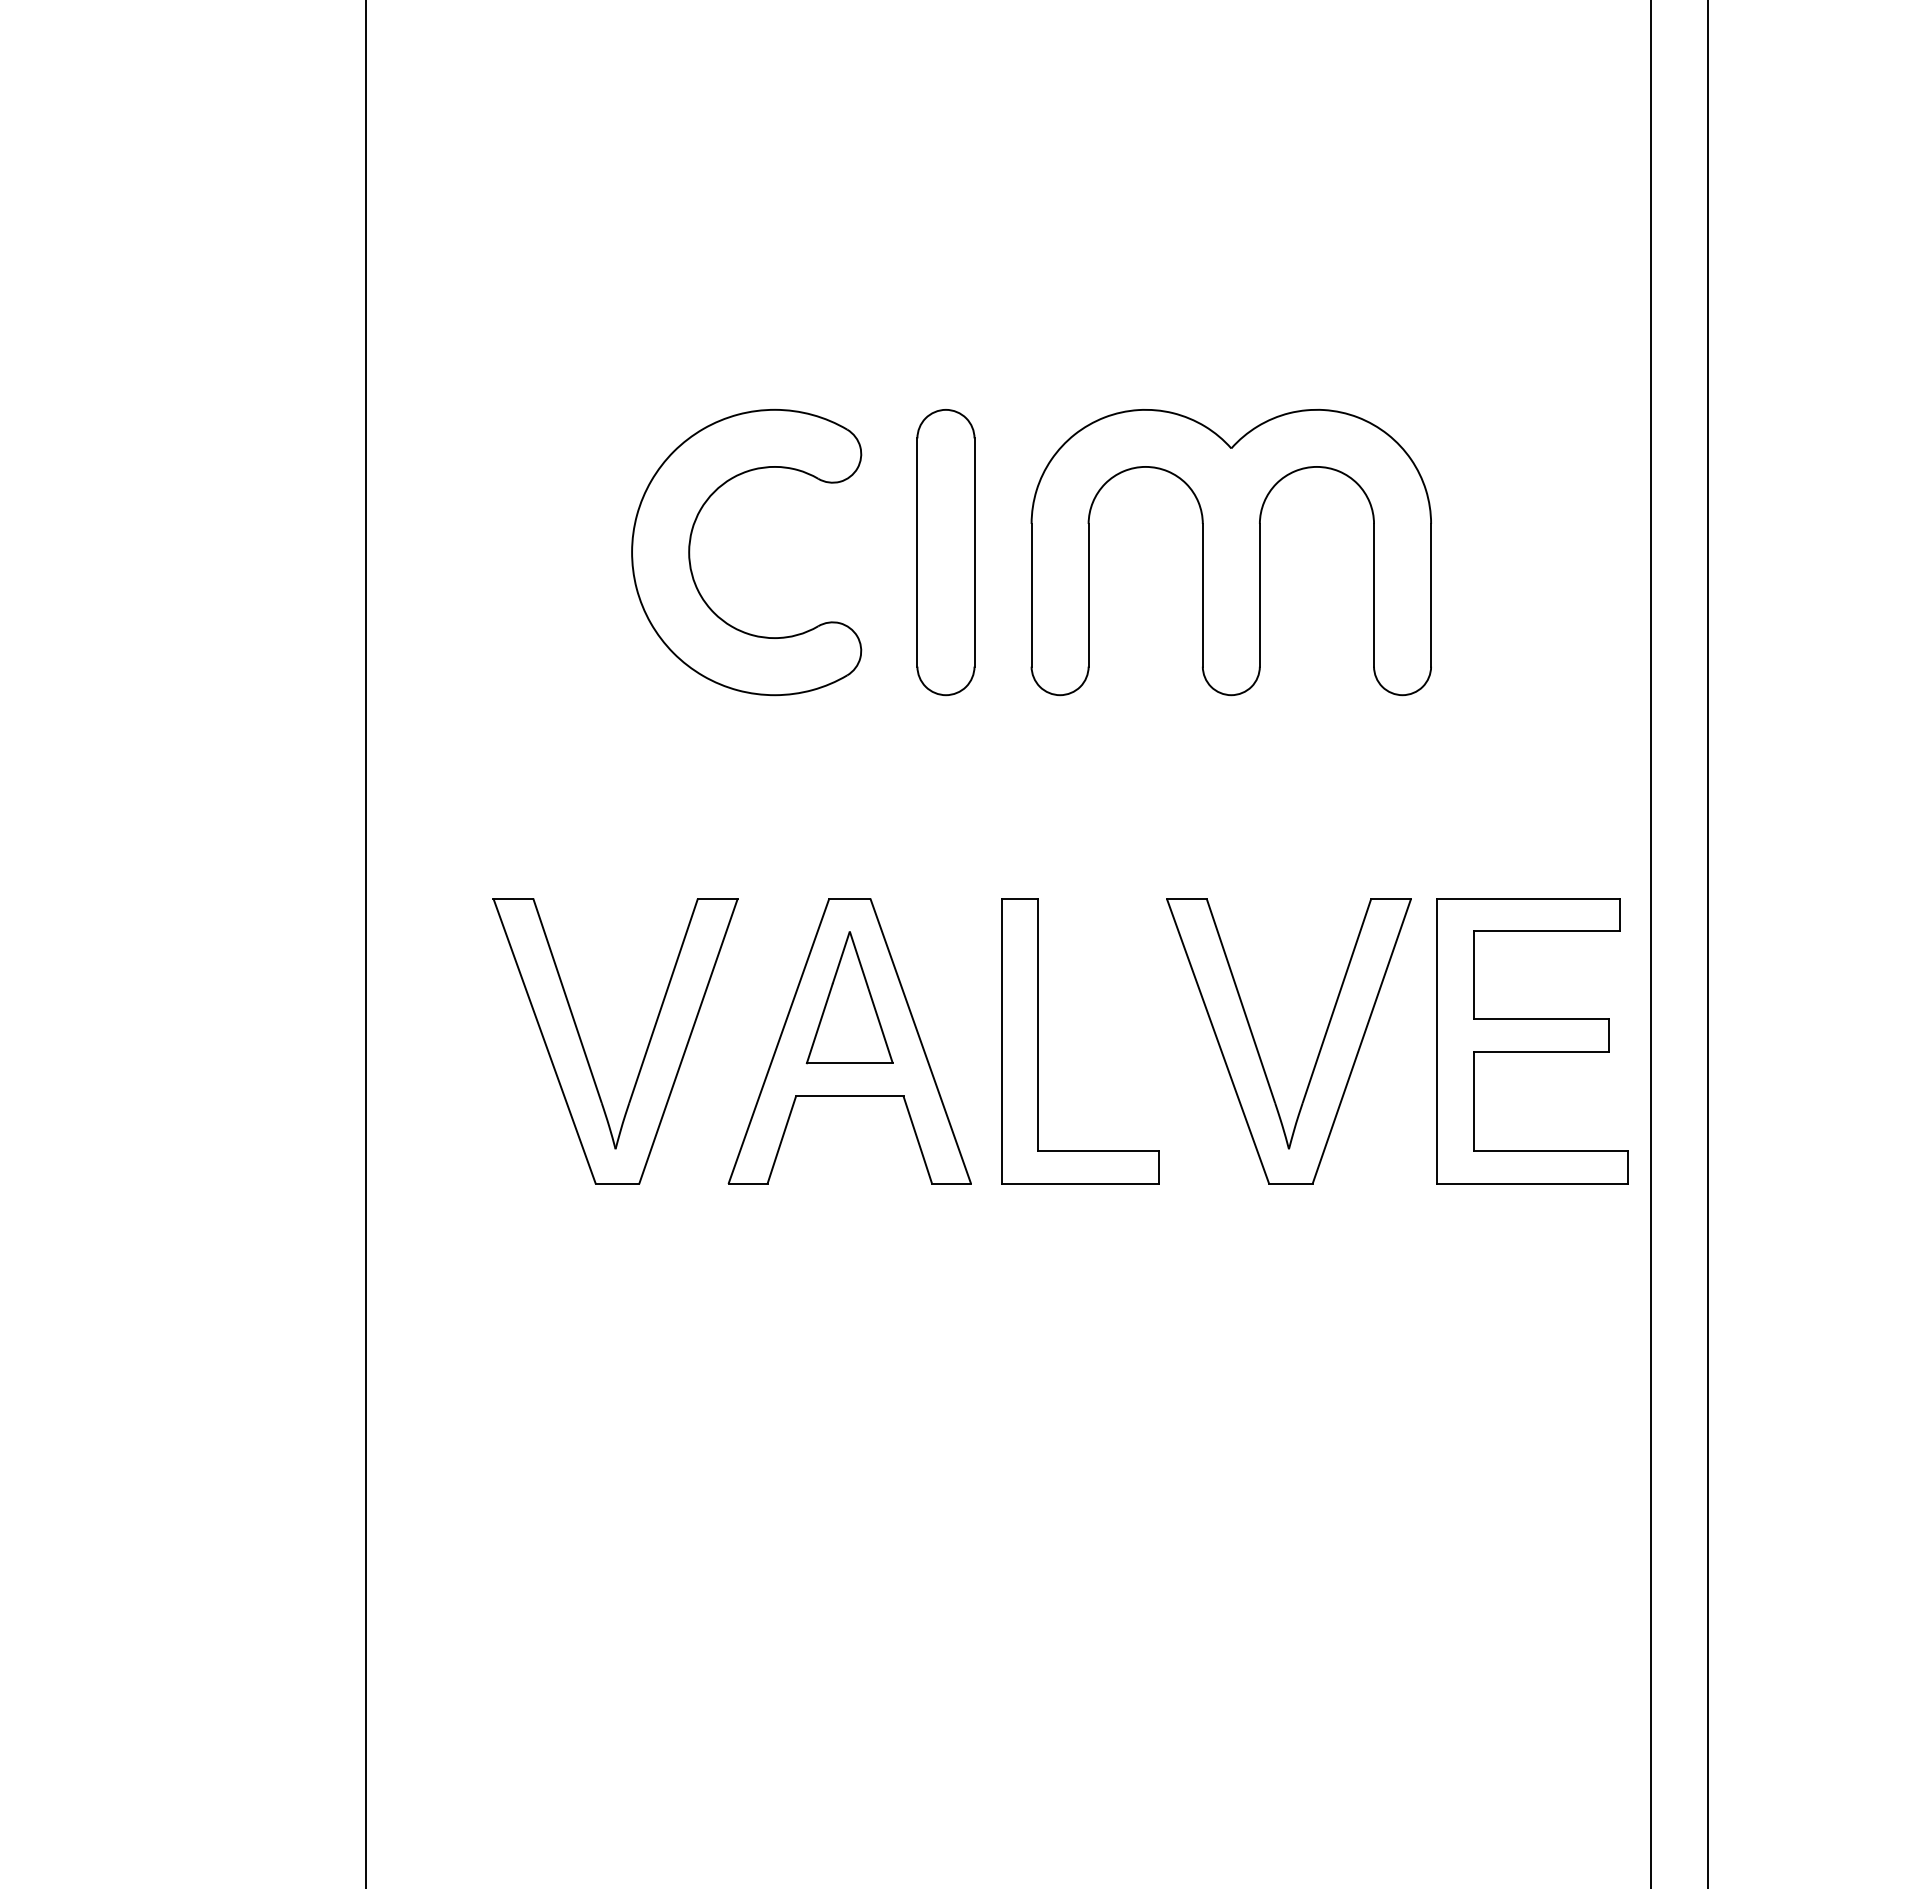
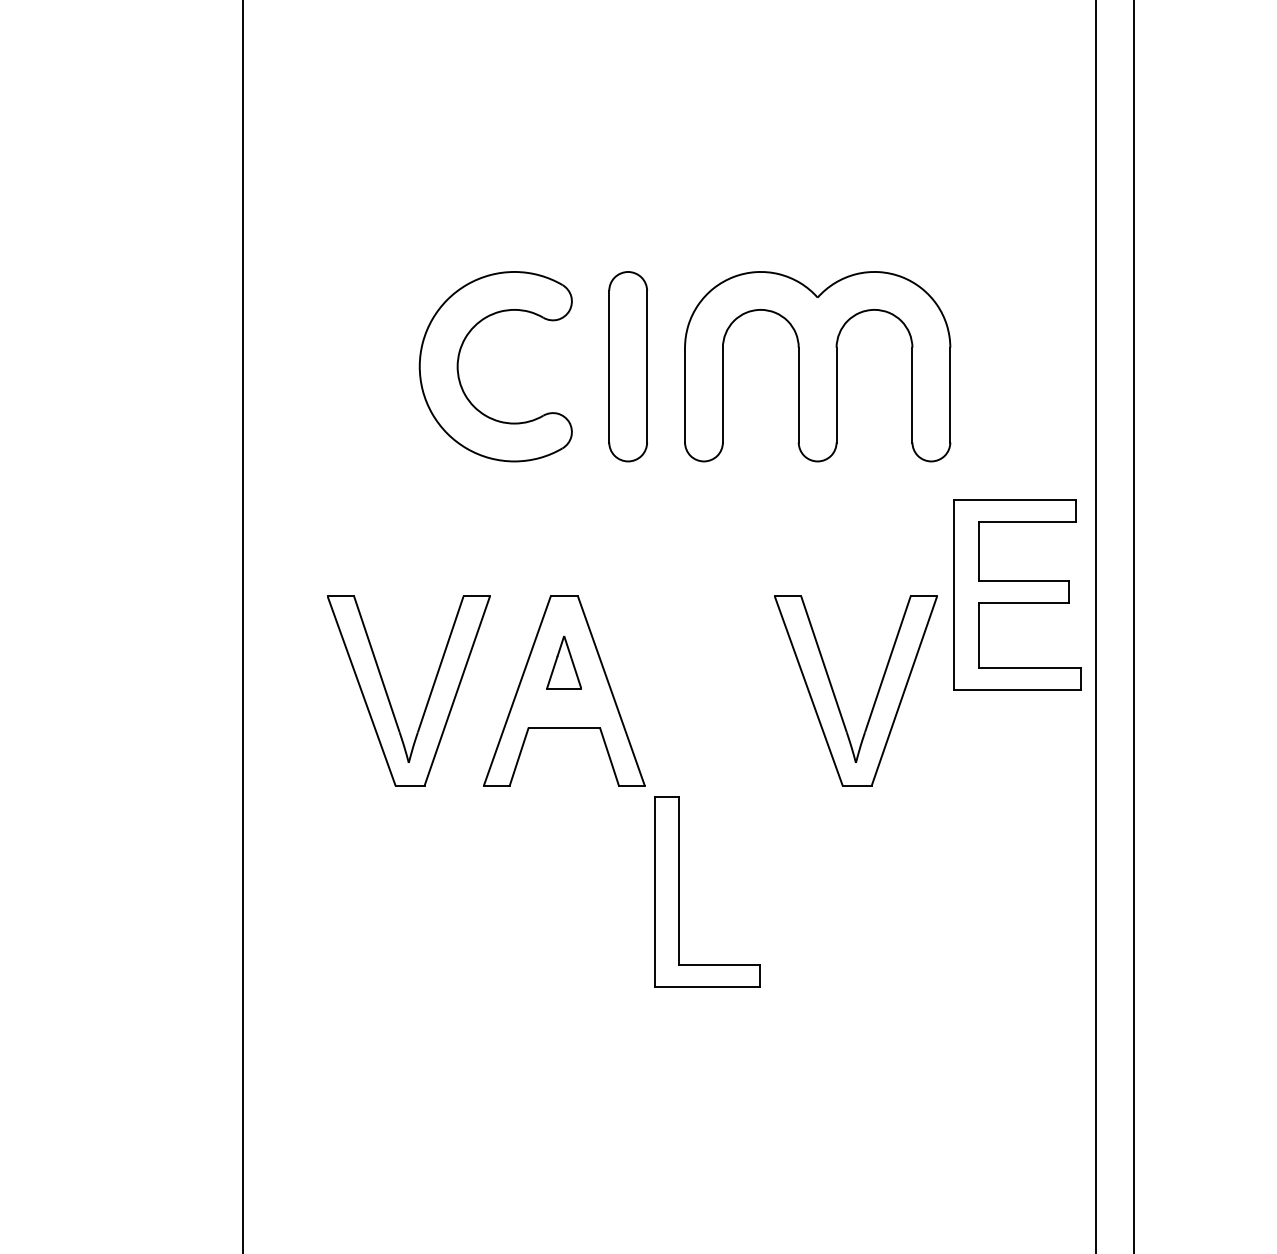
part: (848, 997) -> (563, 662), size x0.6
part: (1038, 1040) -> (679, 891), moved
part: (1532, 1040) -> (1017, 594), moved

